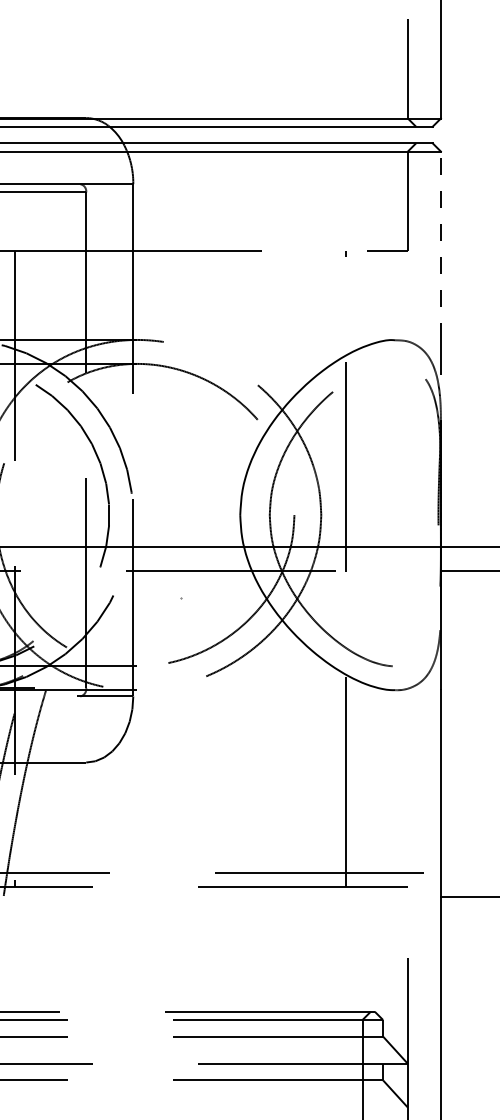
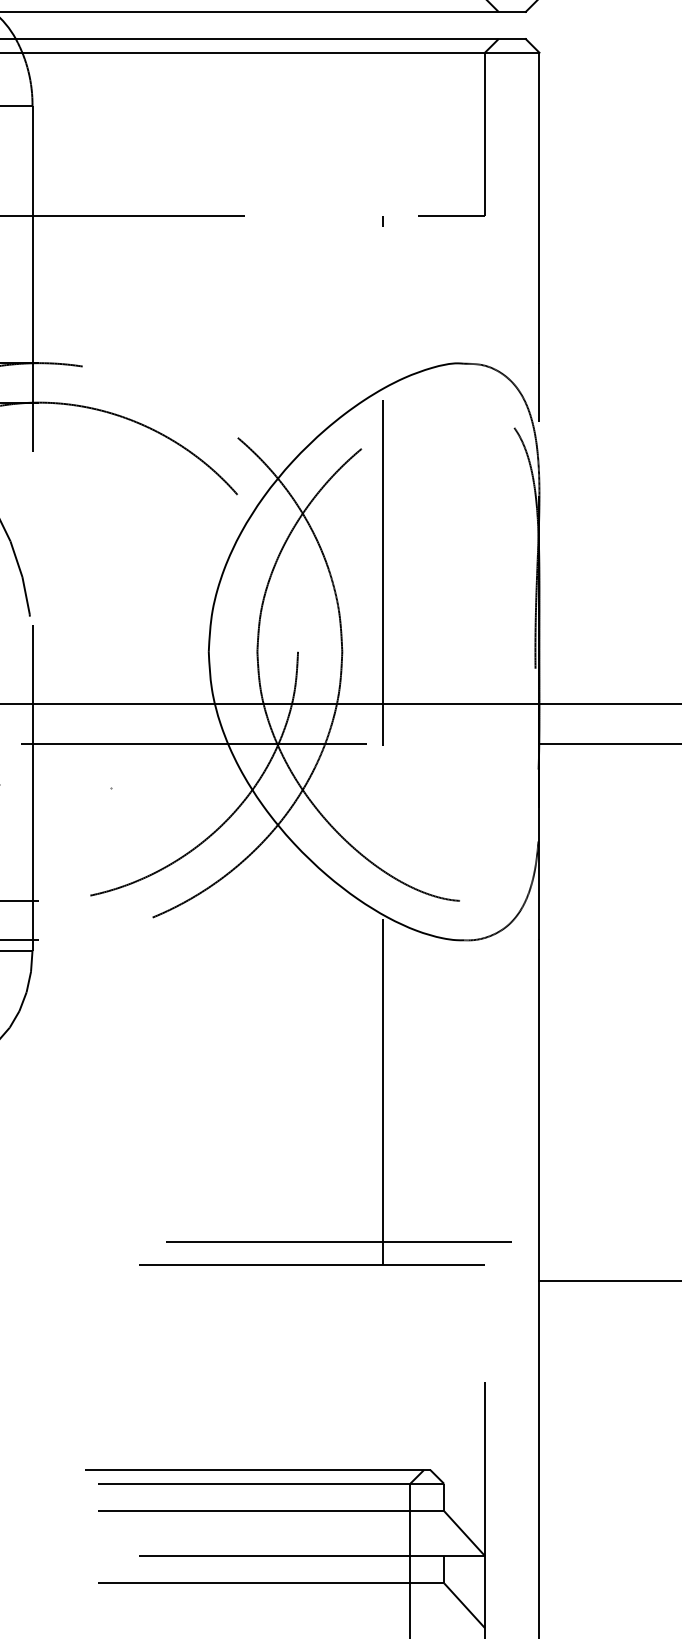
line: (440, 245) -> (538, 207), dashed -> solid

